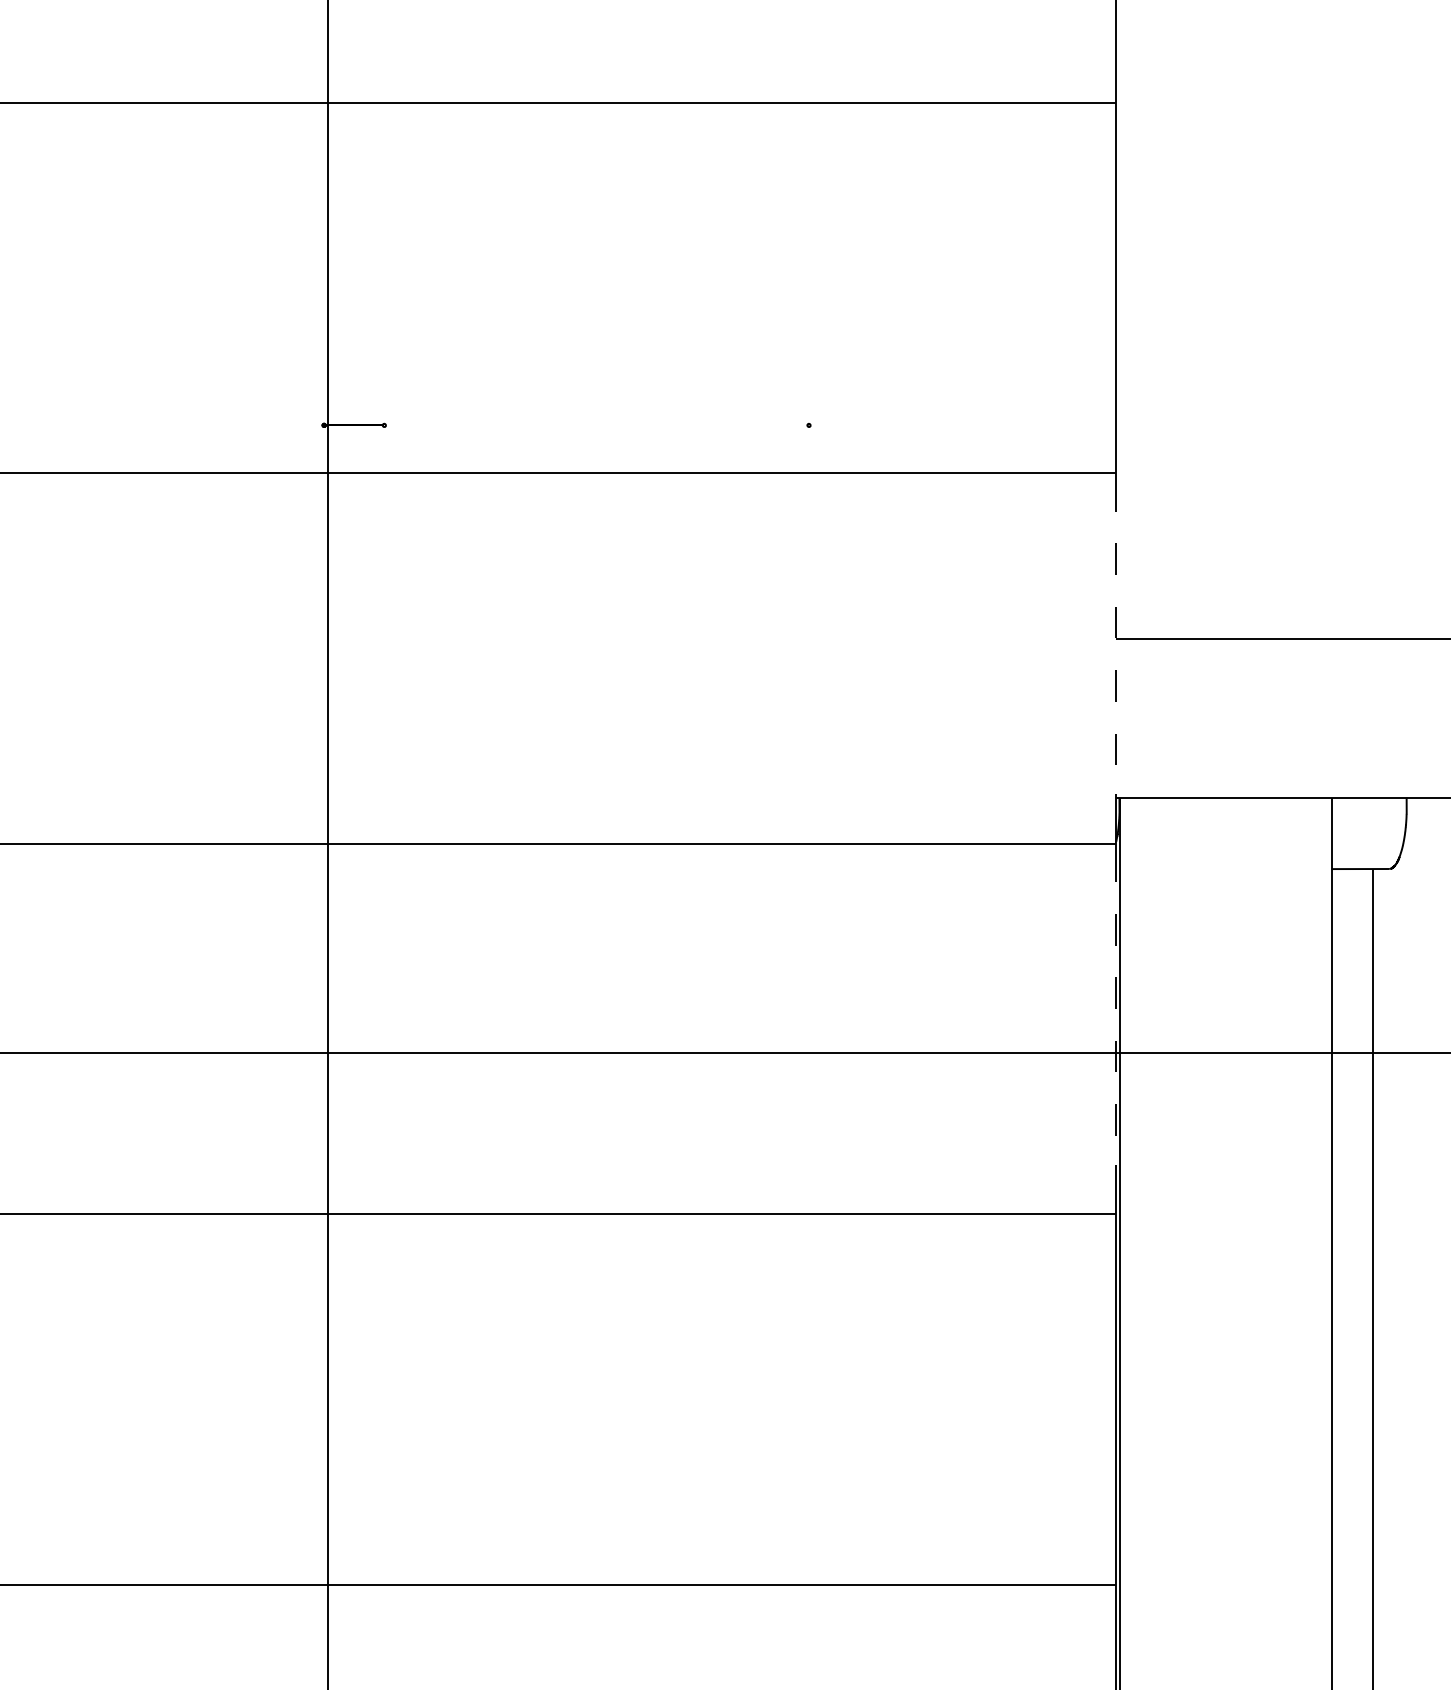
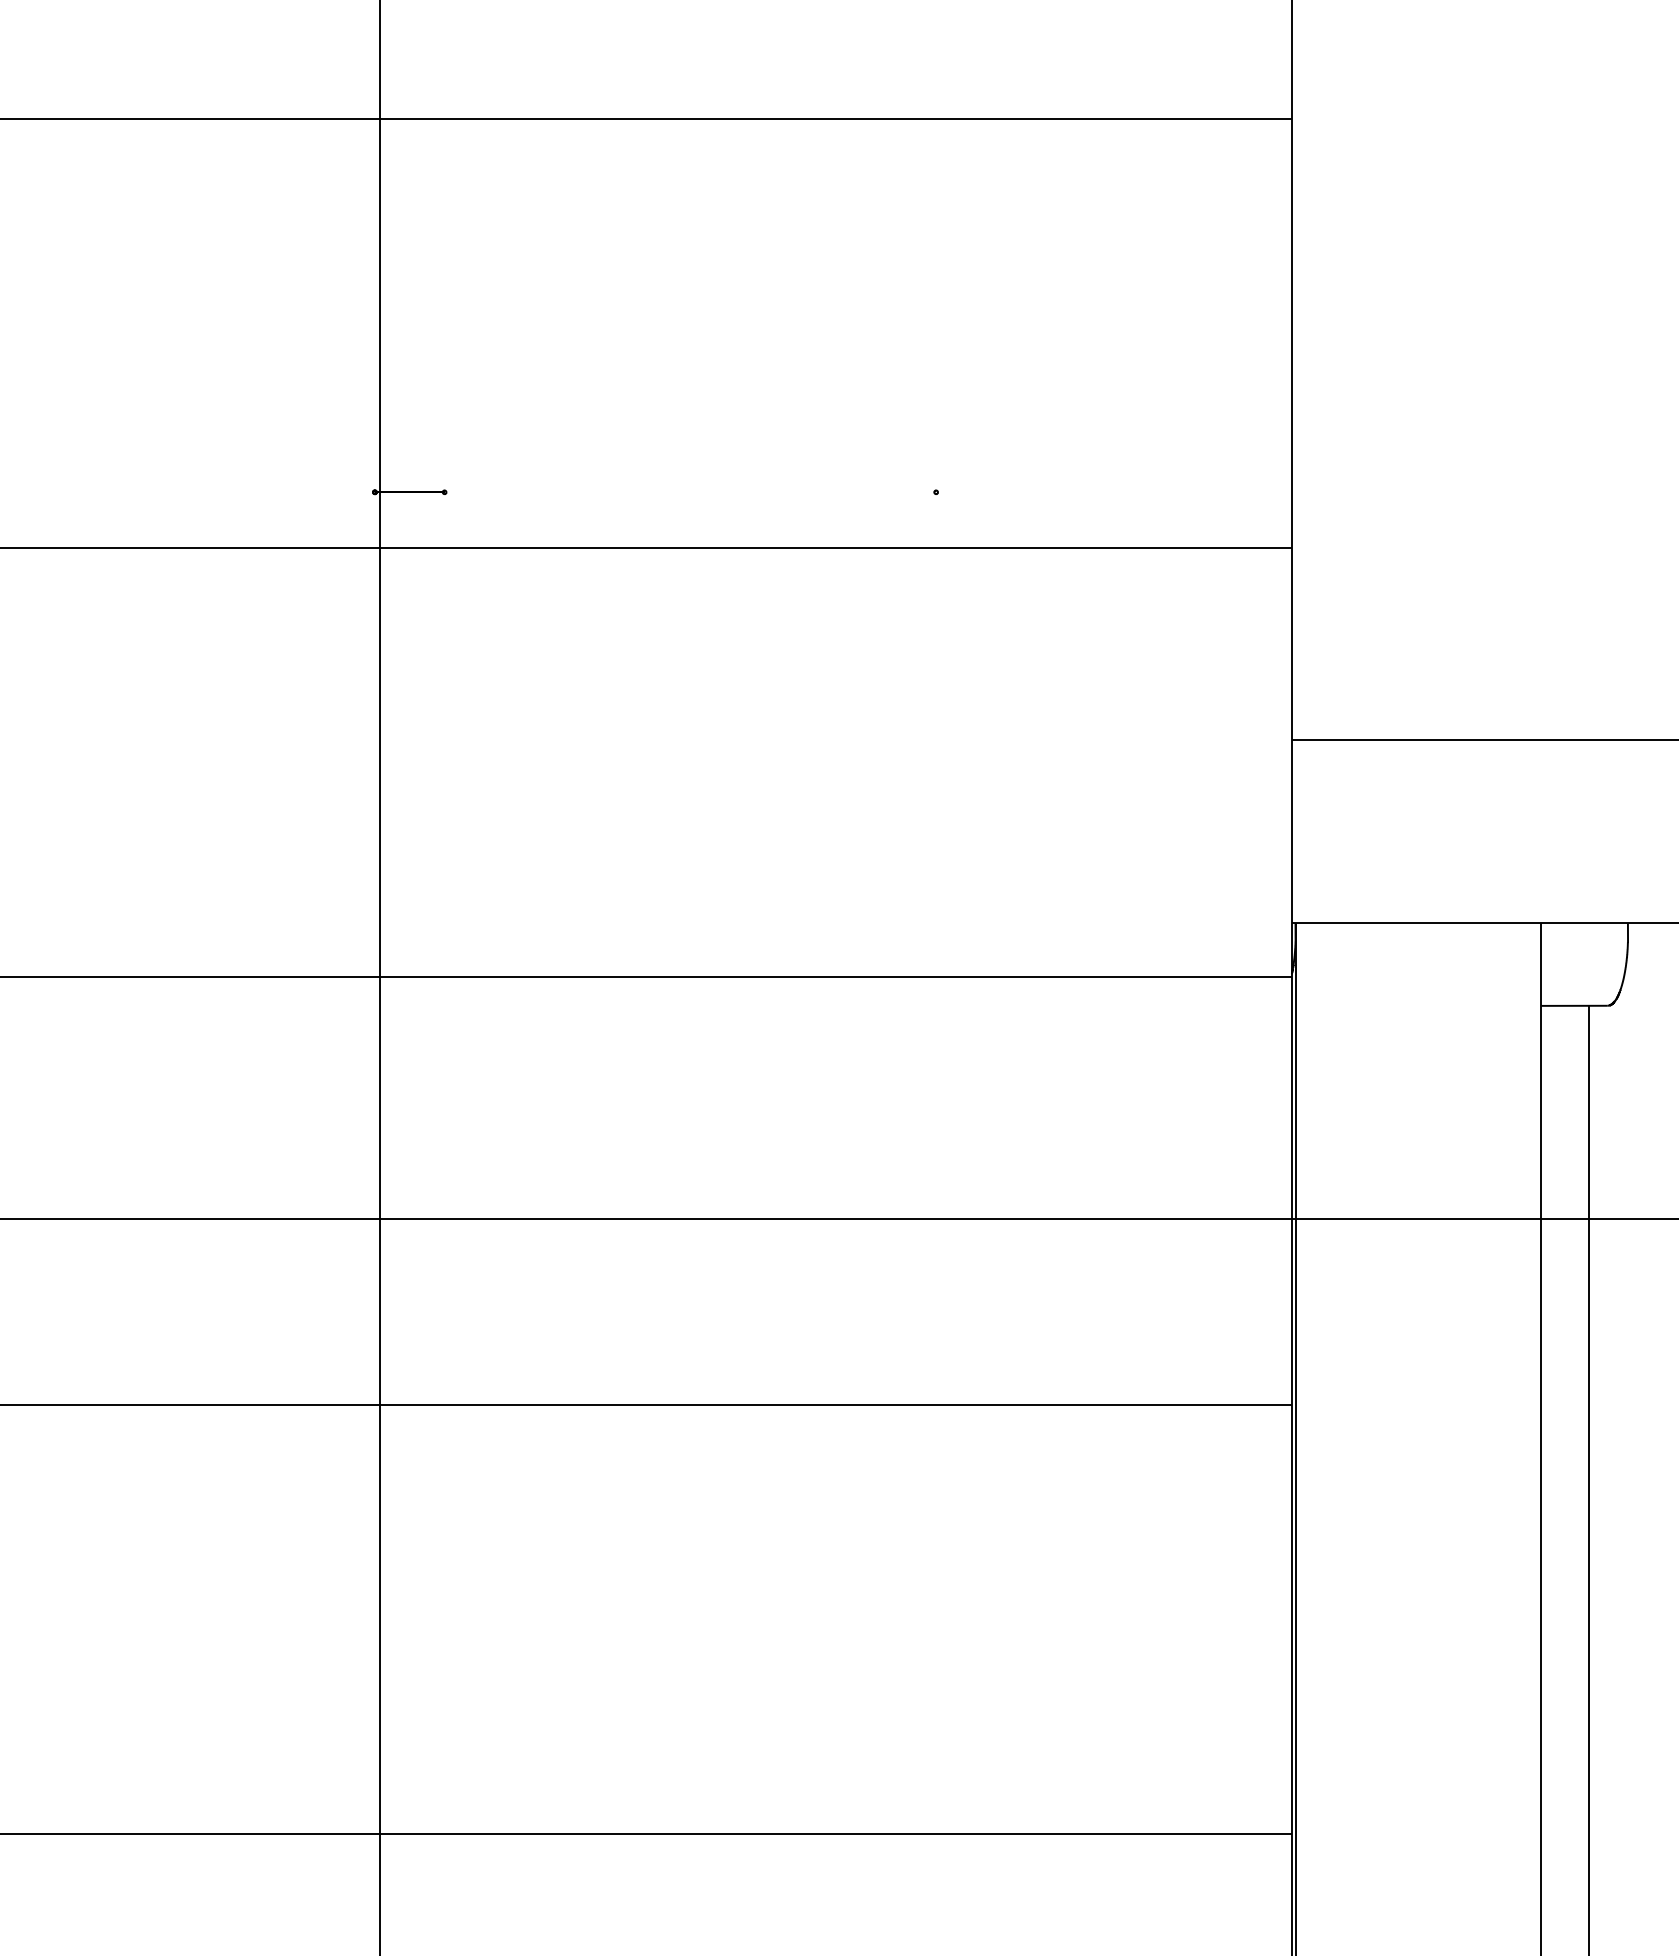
line: (1115, 637) -> (1291, 737), dashed -> solid
line: (1115, 1007) -> (1291, 1166), dashed -> solid

